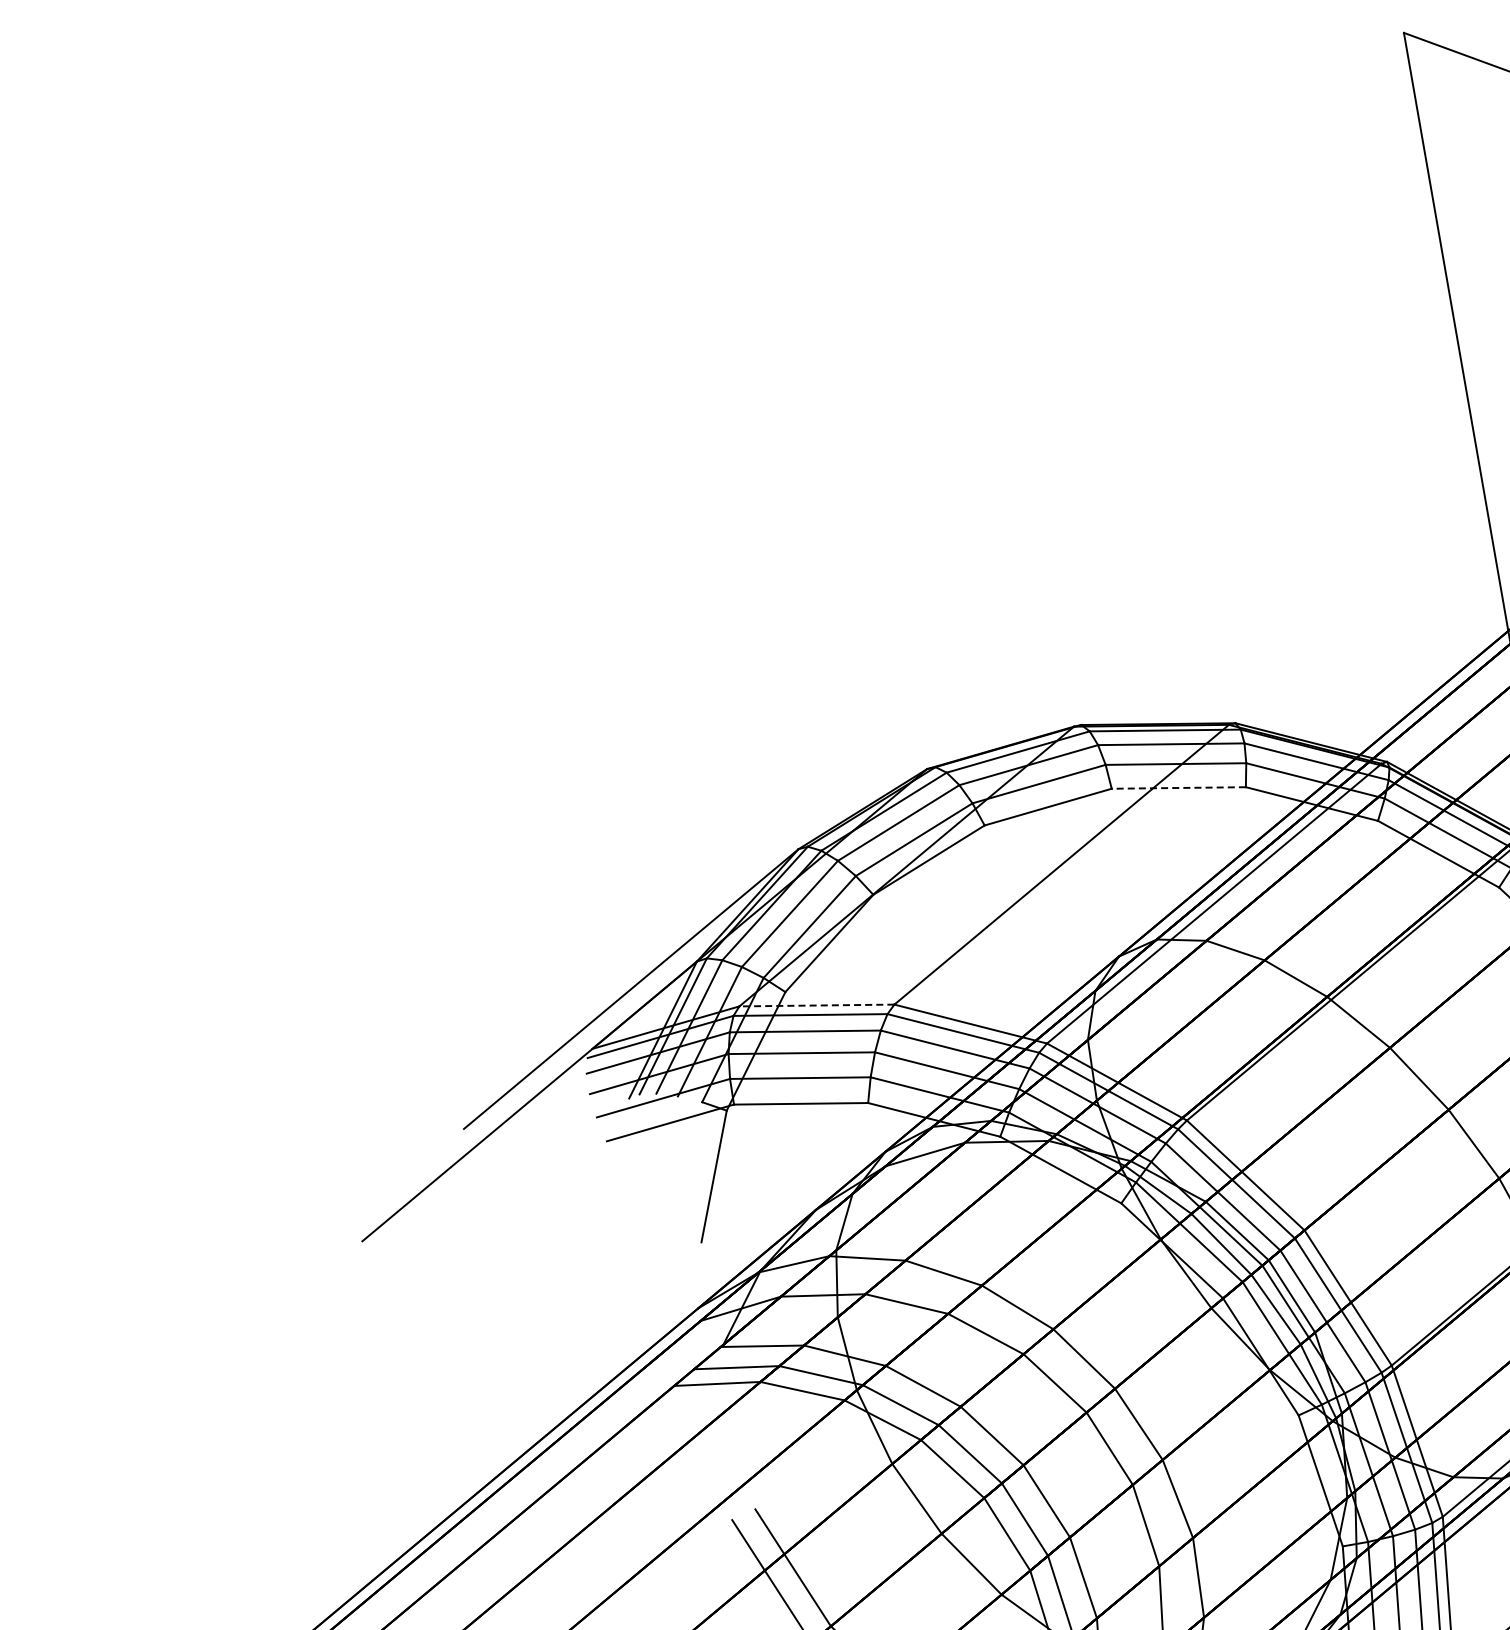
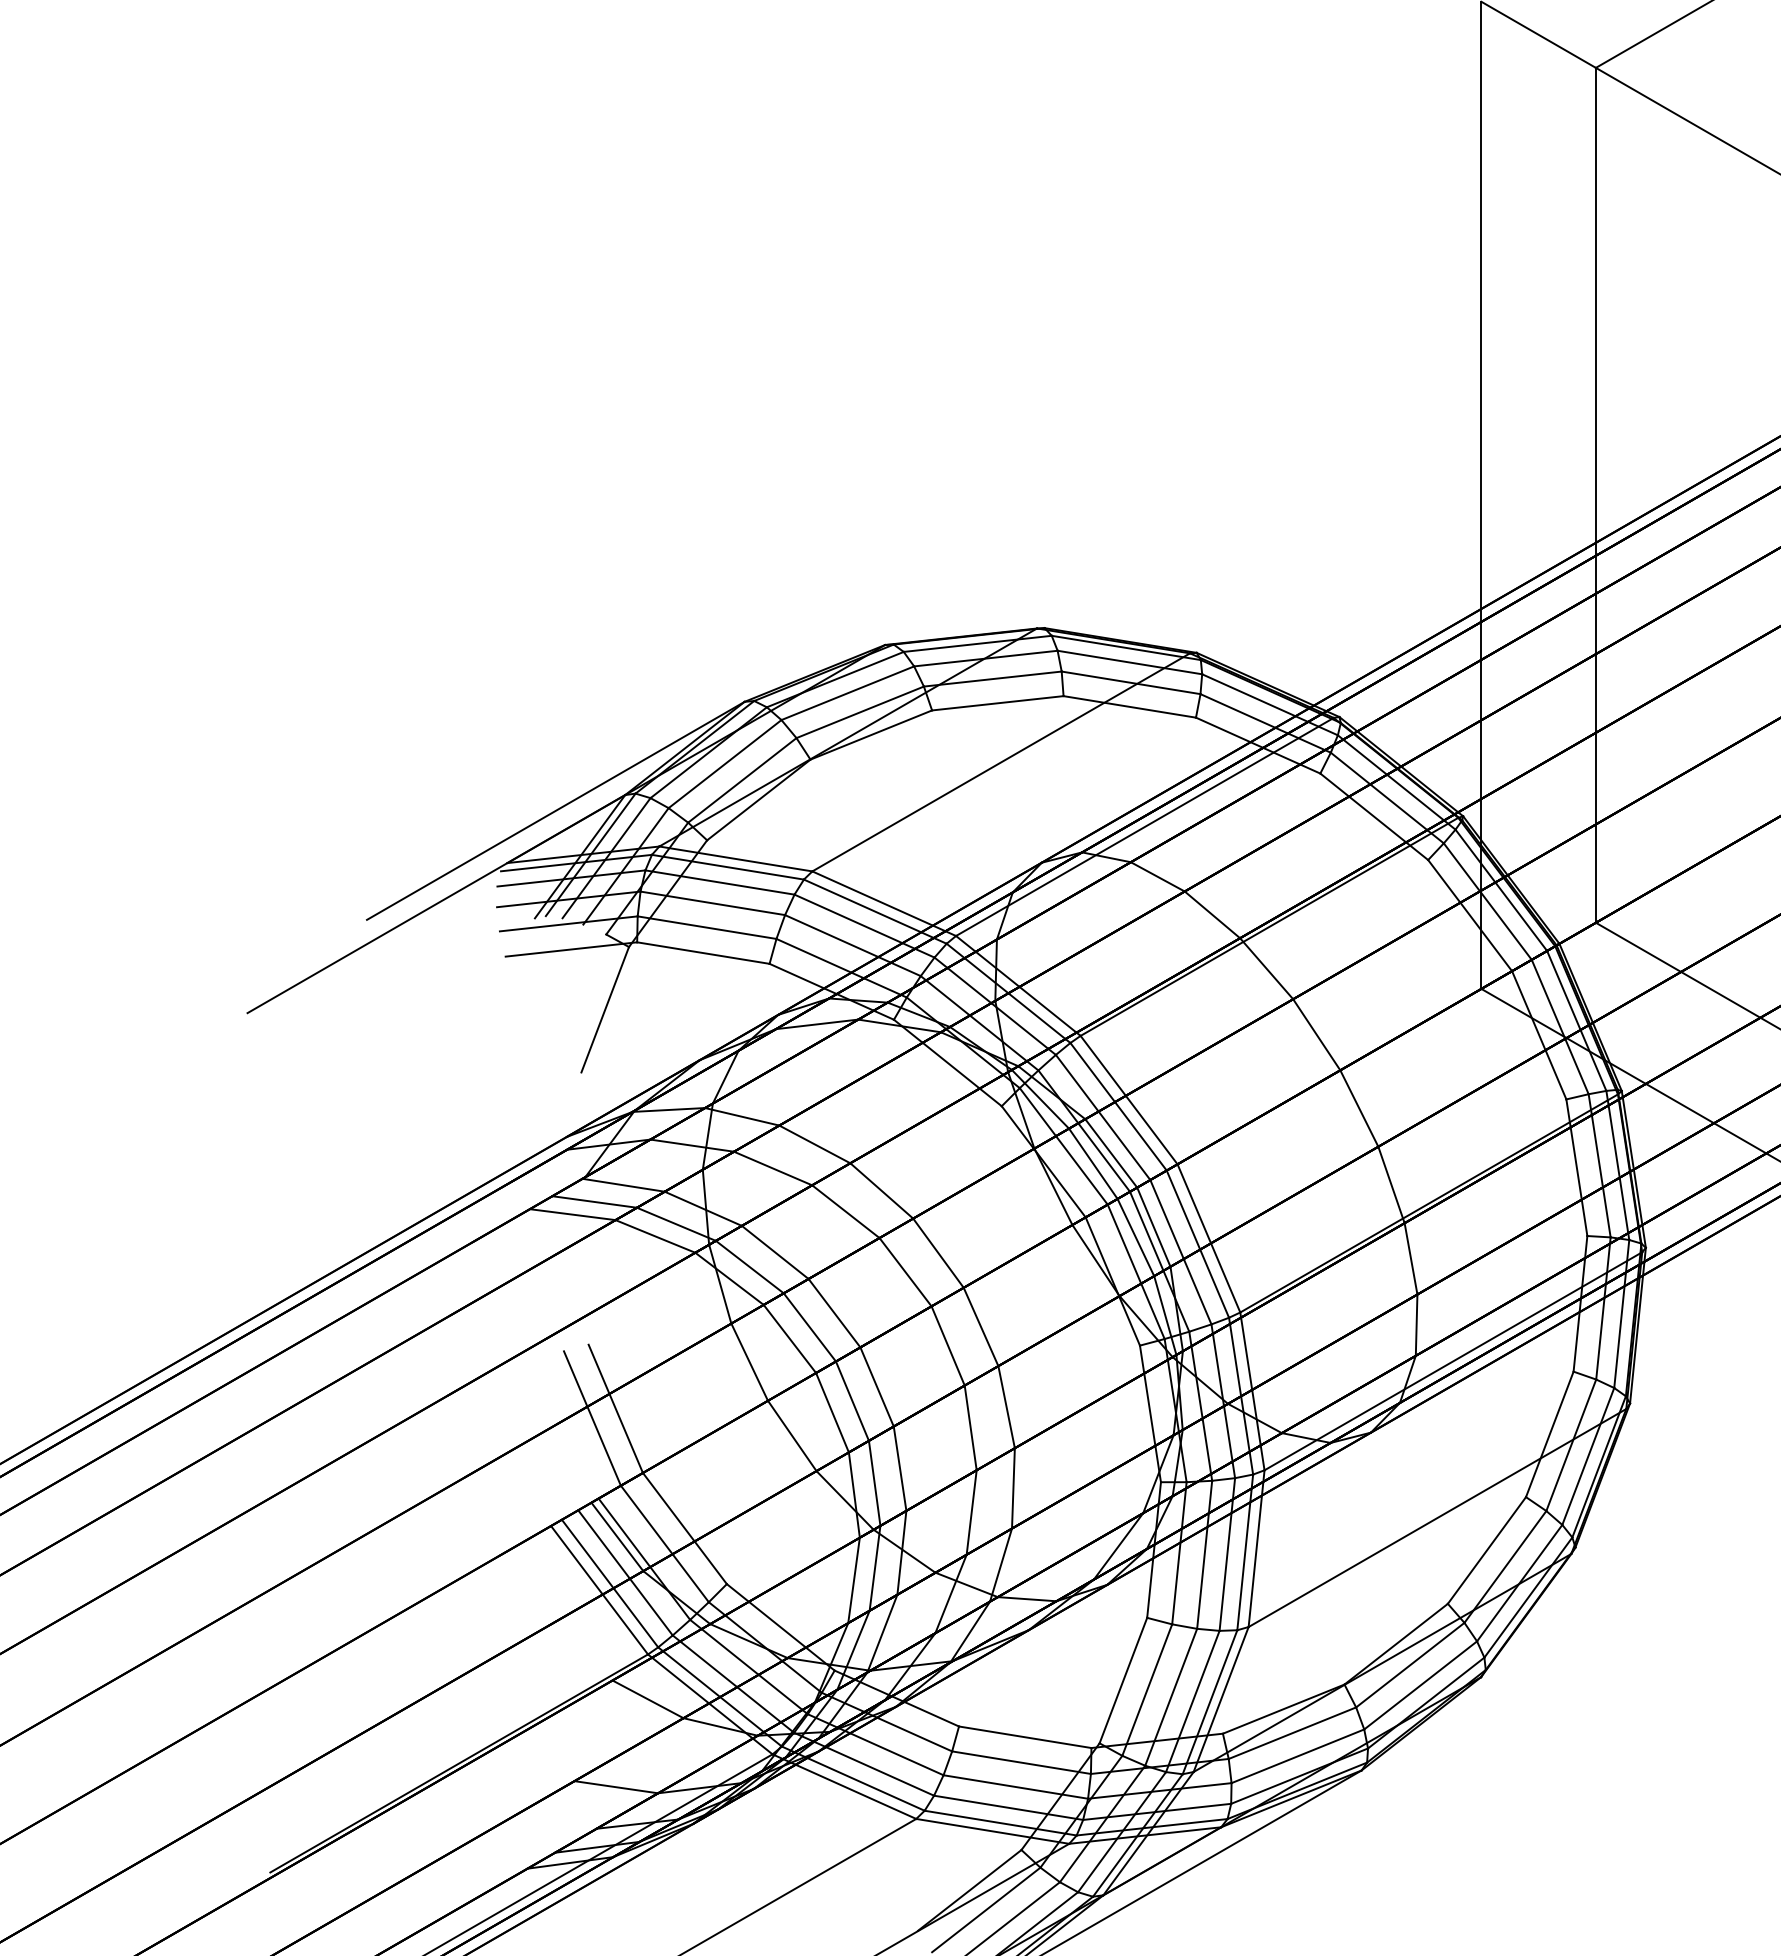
line: (1178, 787) -> (1129, 706), dashed -> solid
line: (816, 1005) -> (735, 858), dashed -> solid

